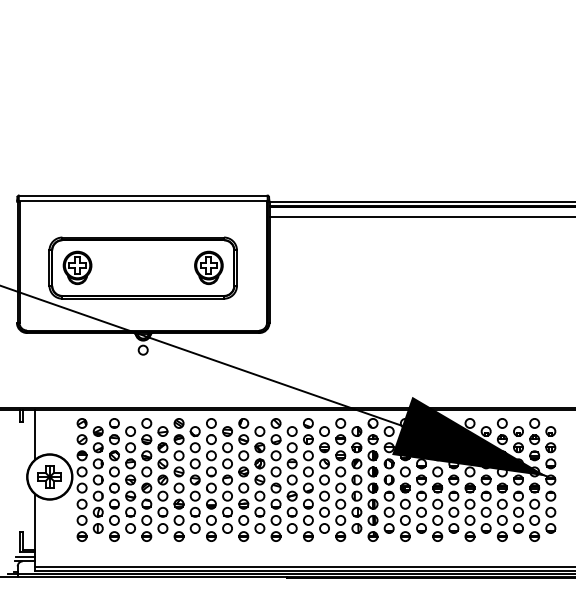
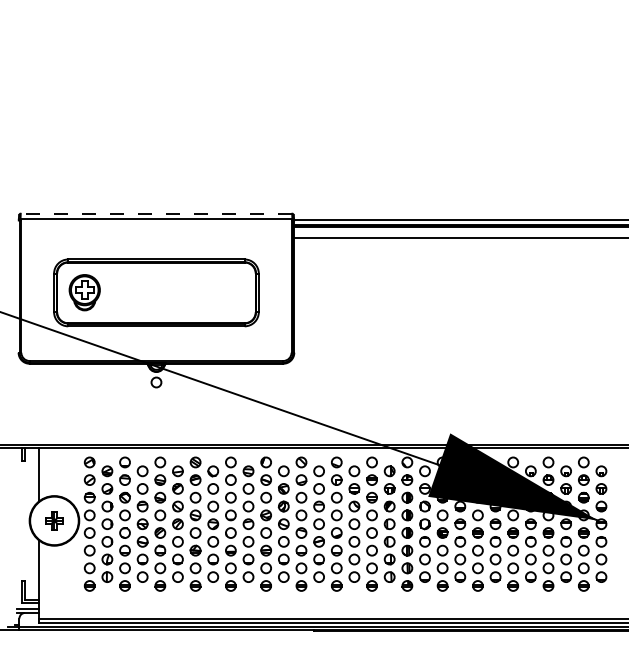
line: (143, 195) -> (156, 213), solid -> dashed
part: (209, 267) -> (228, 292), removed
part: (49, 476) -> (54, 520), size x0.7

